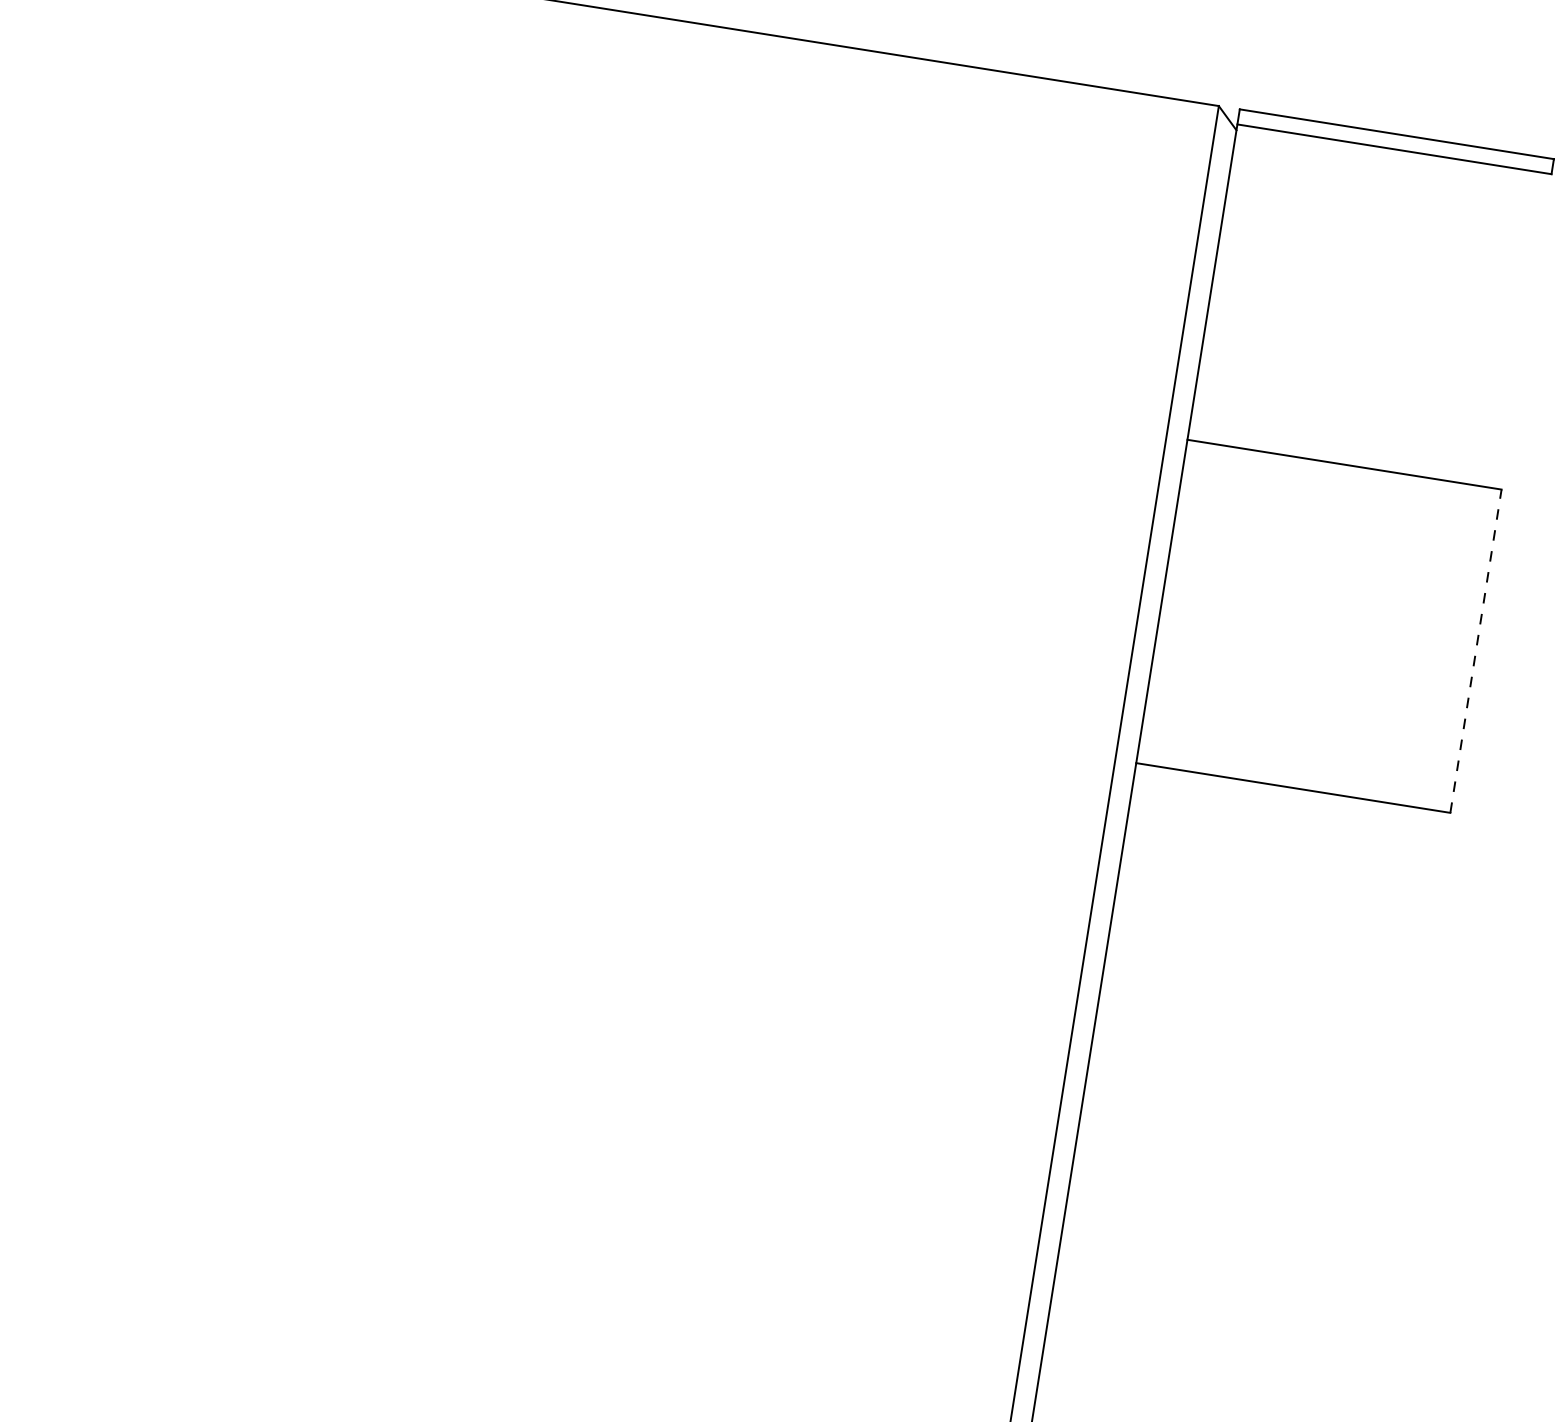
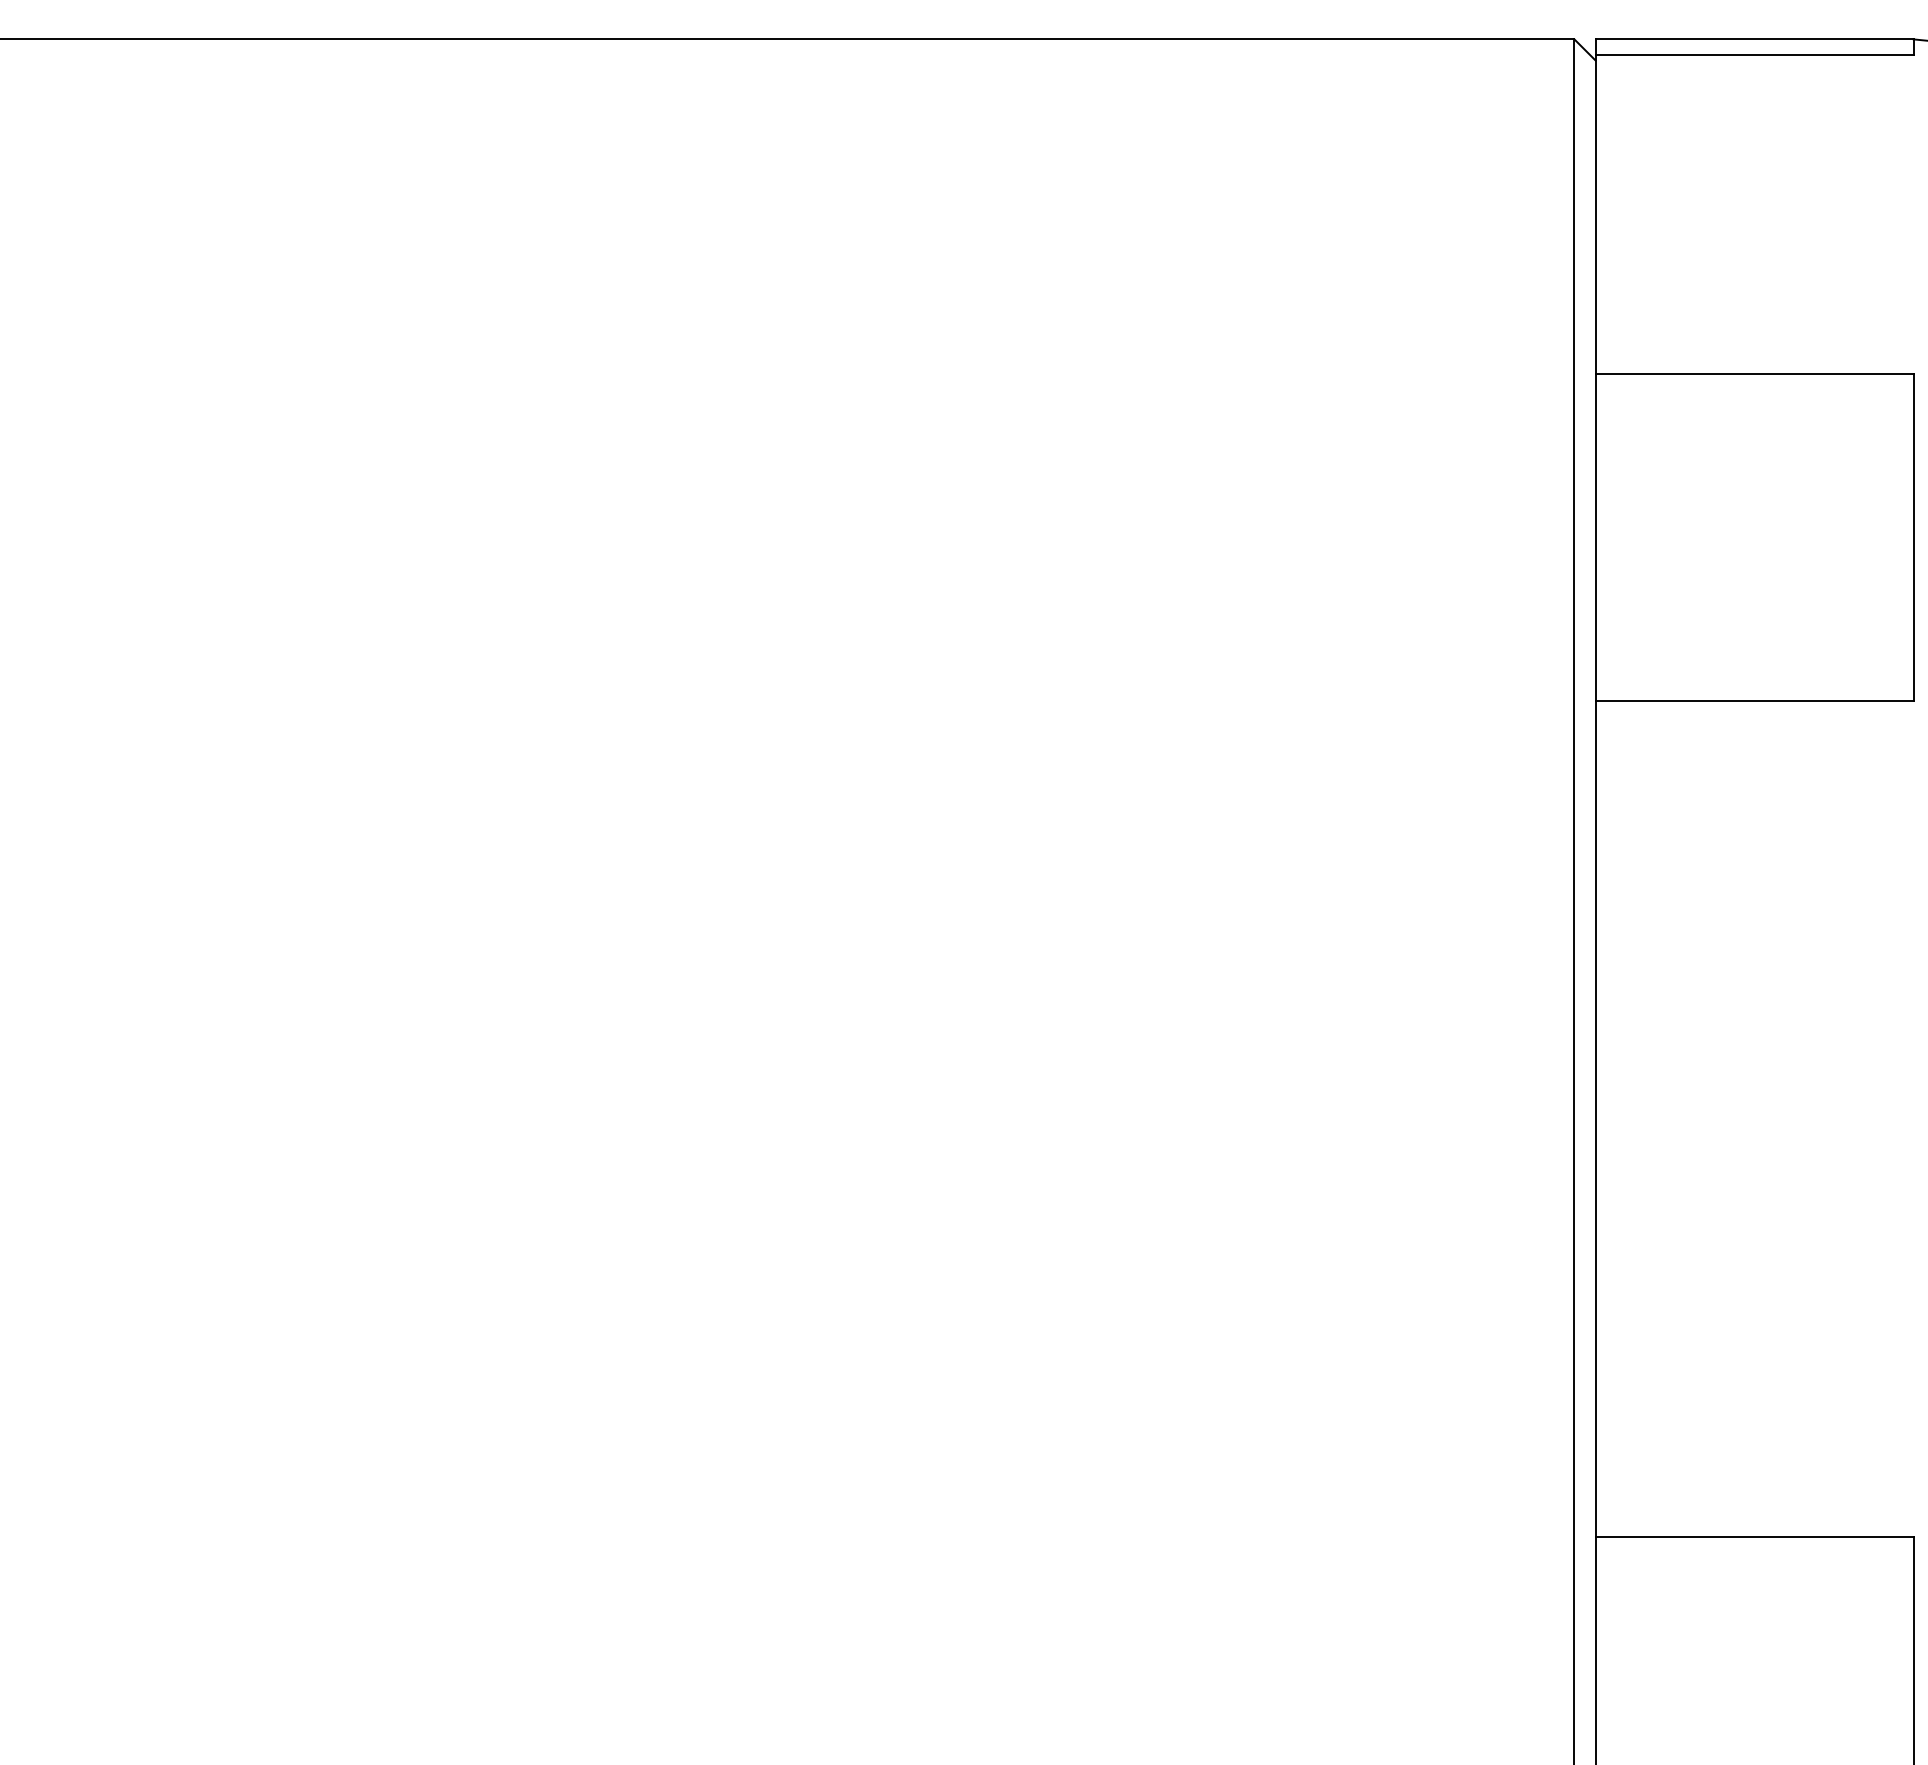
line: (1475, 651) -> (1913, 537), dashed -> solid

